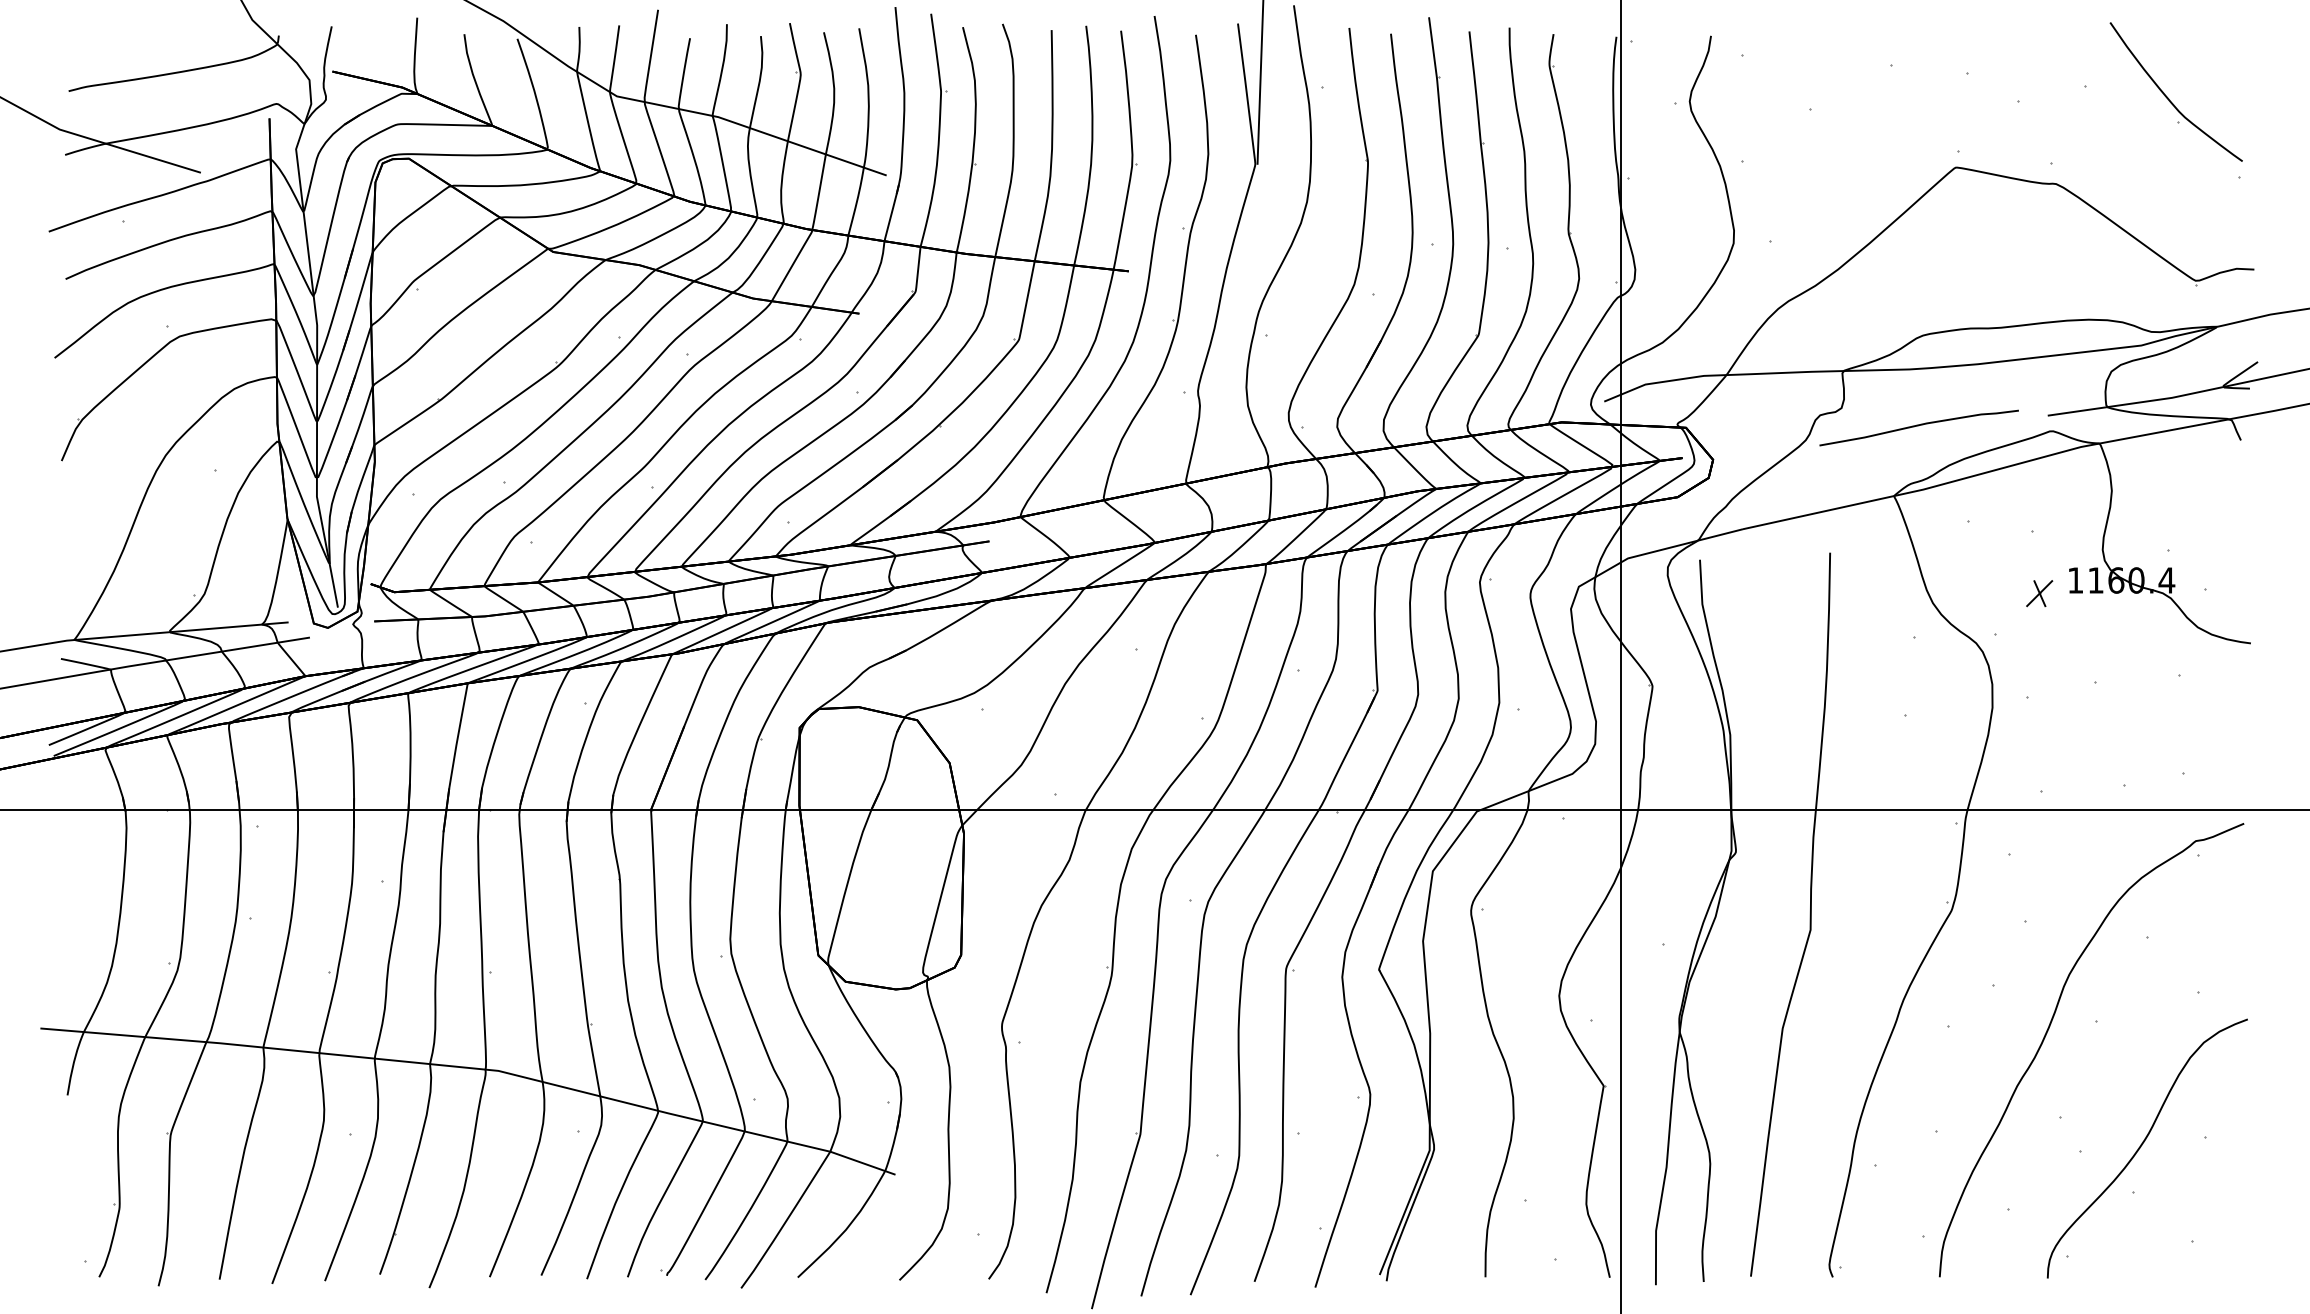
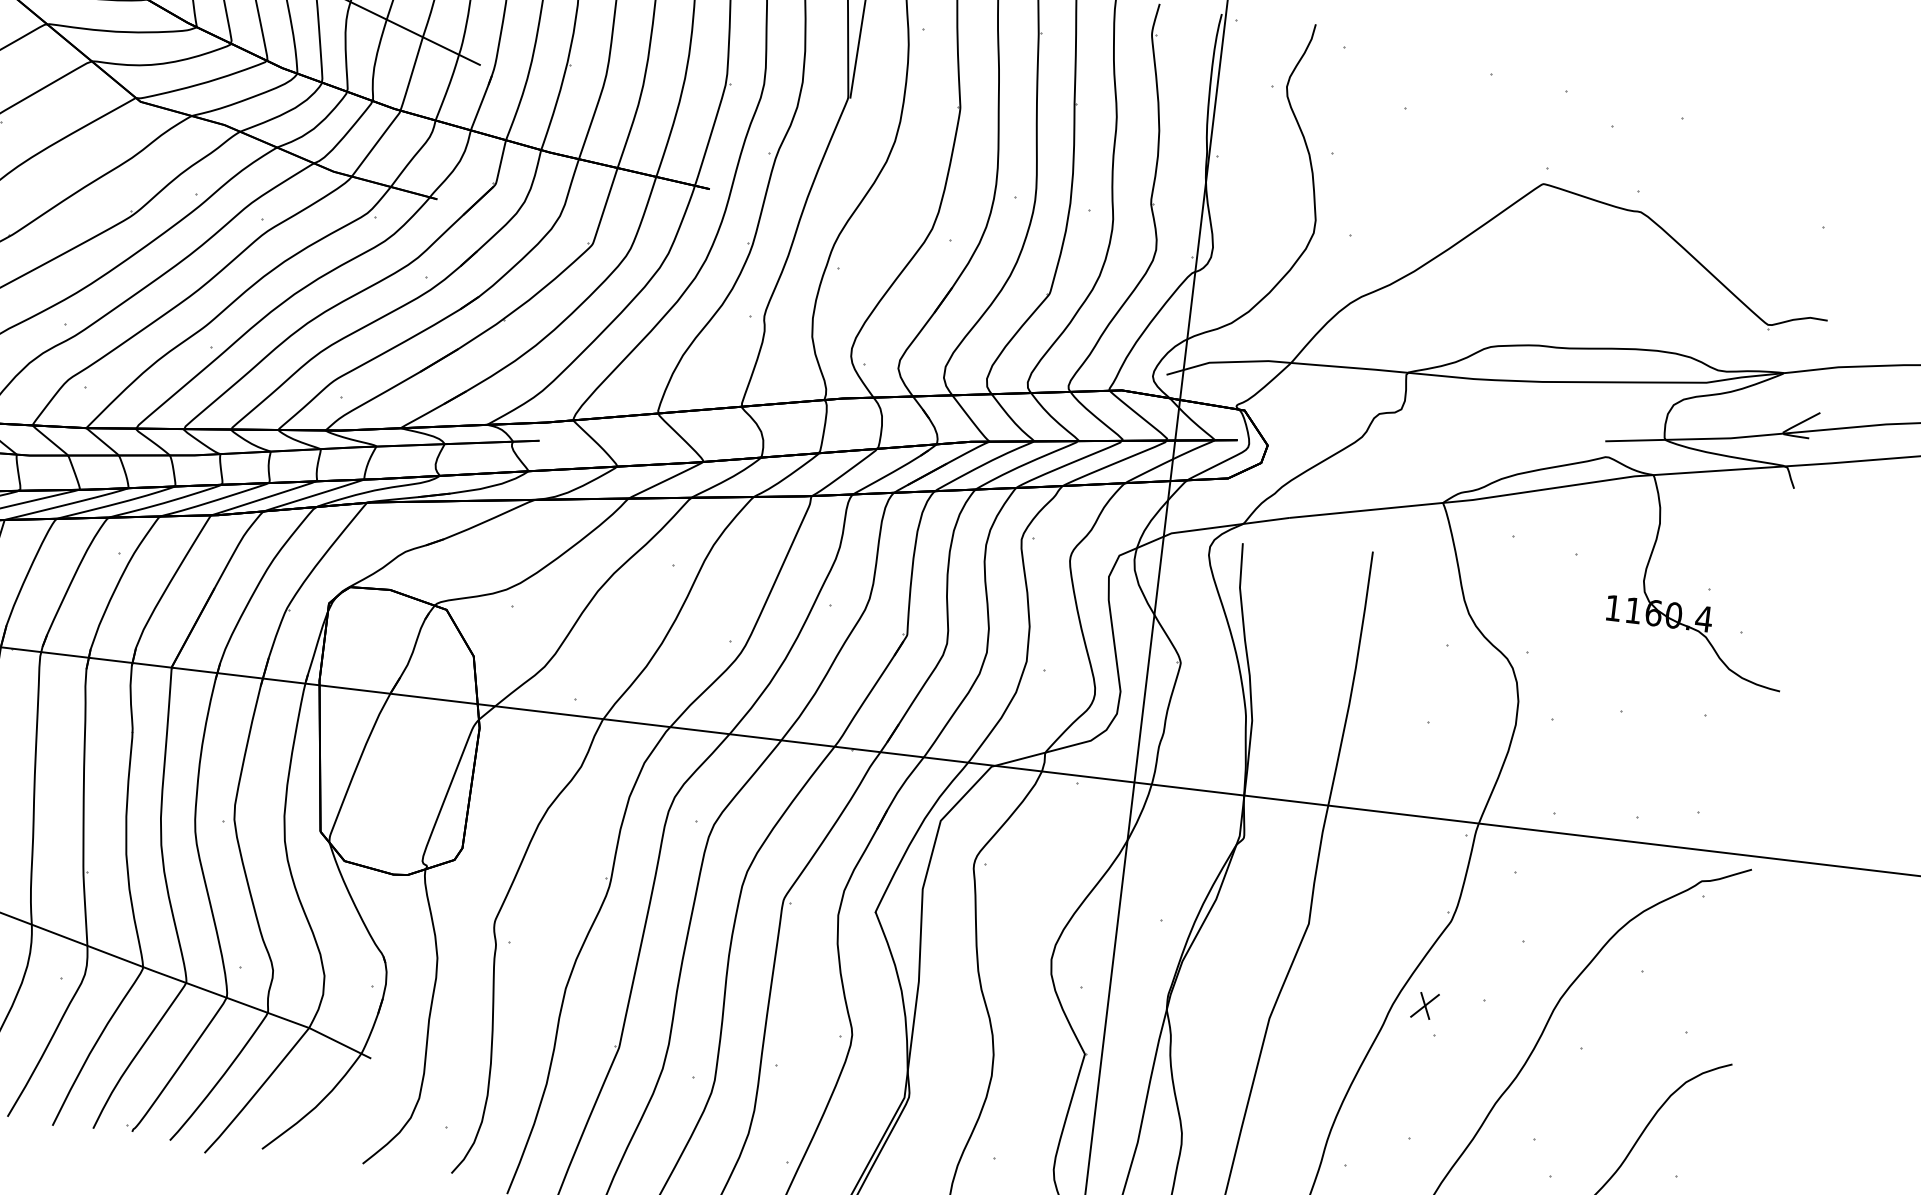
part: (2168, 97) -> (1762, 139), removed
curve: (1918, 426) -> (1475, 436), removed
part: (2039, 593) -> (1424, 1005), moved

